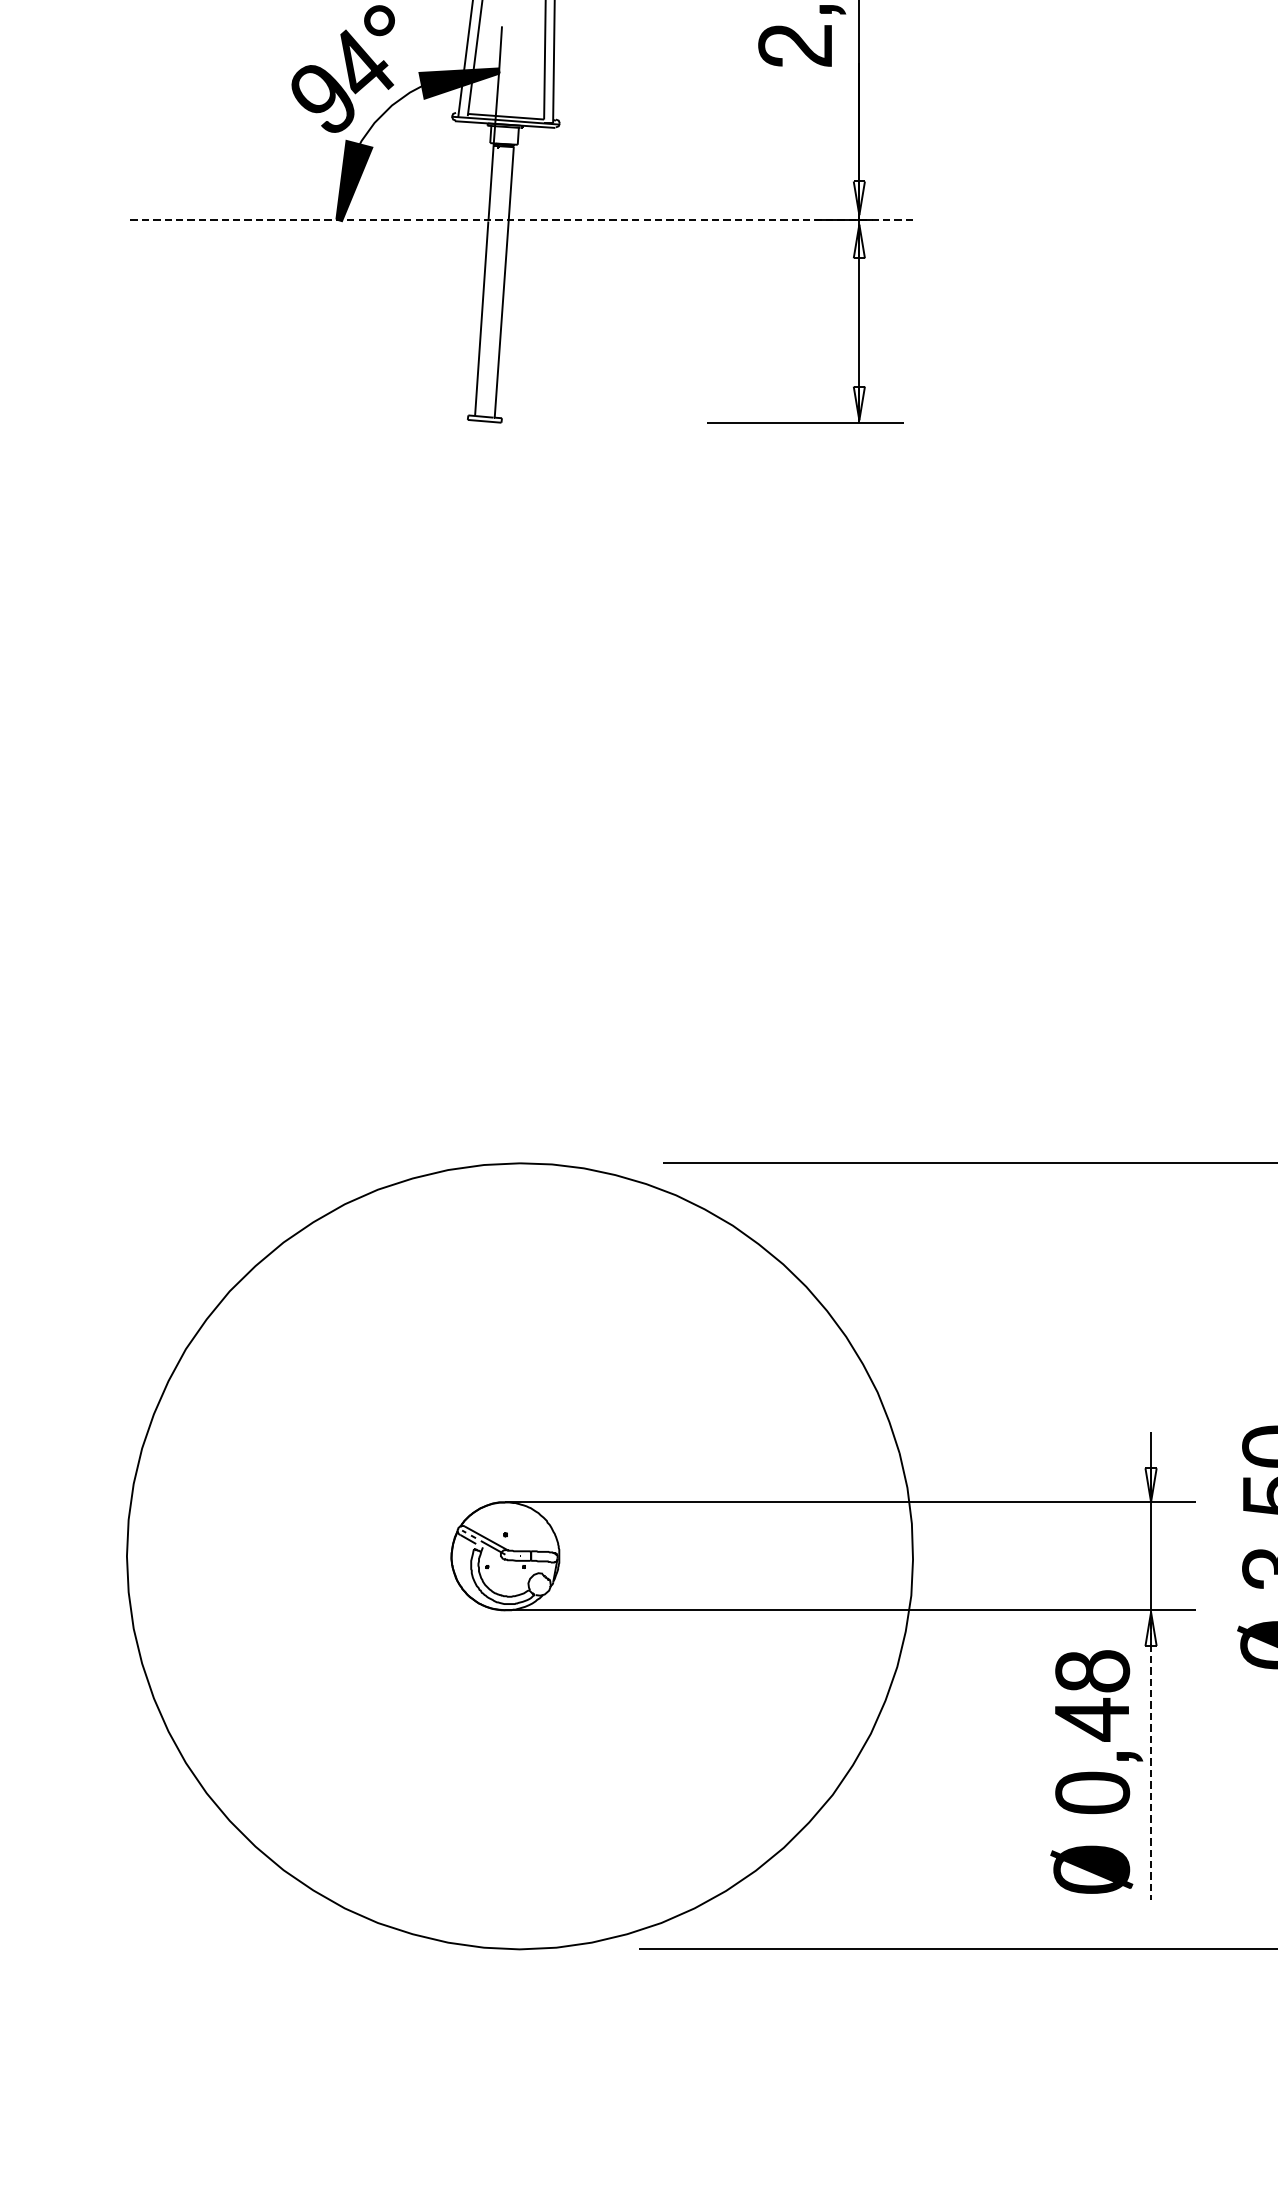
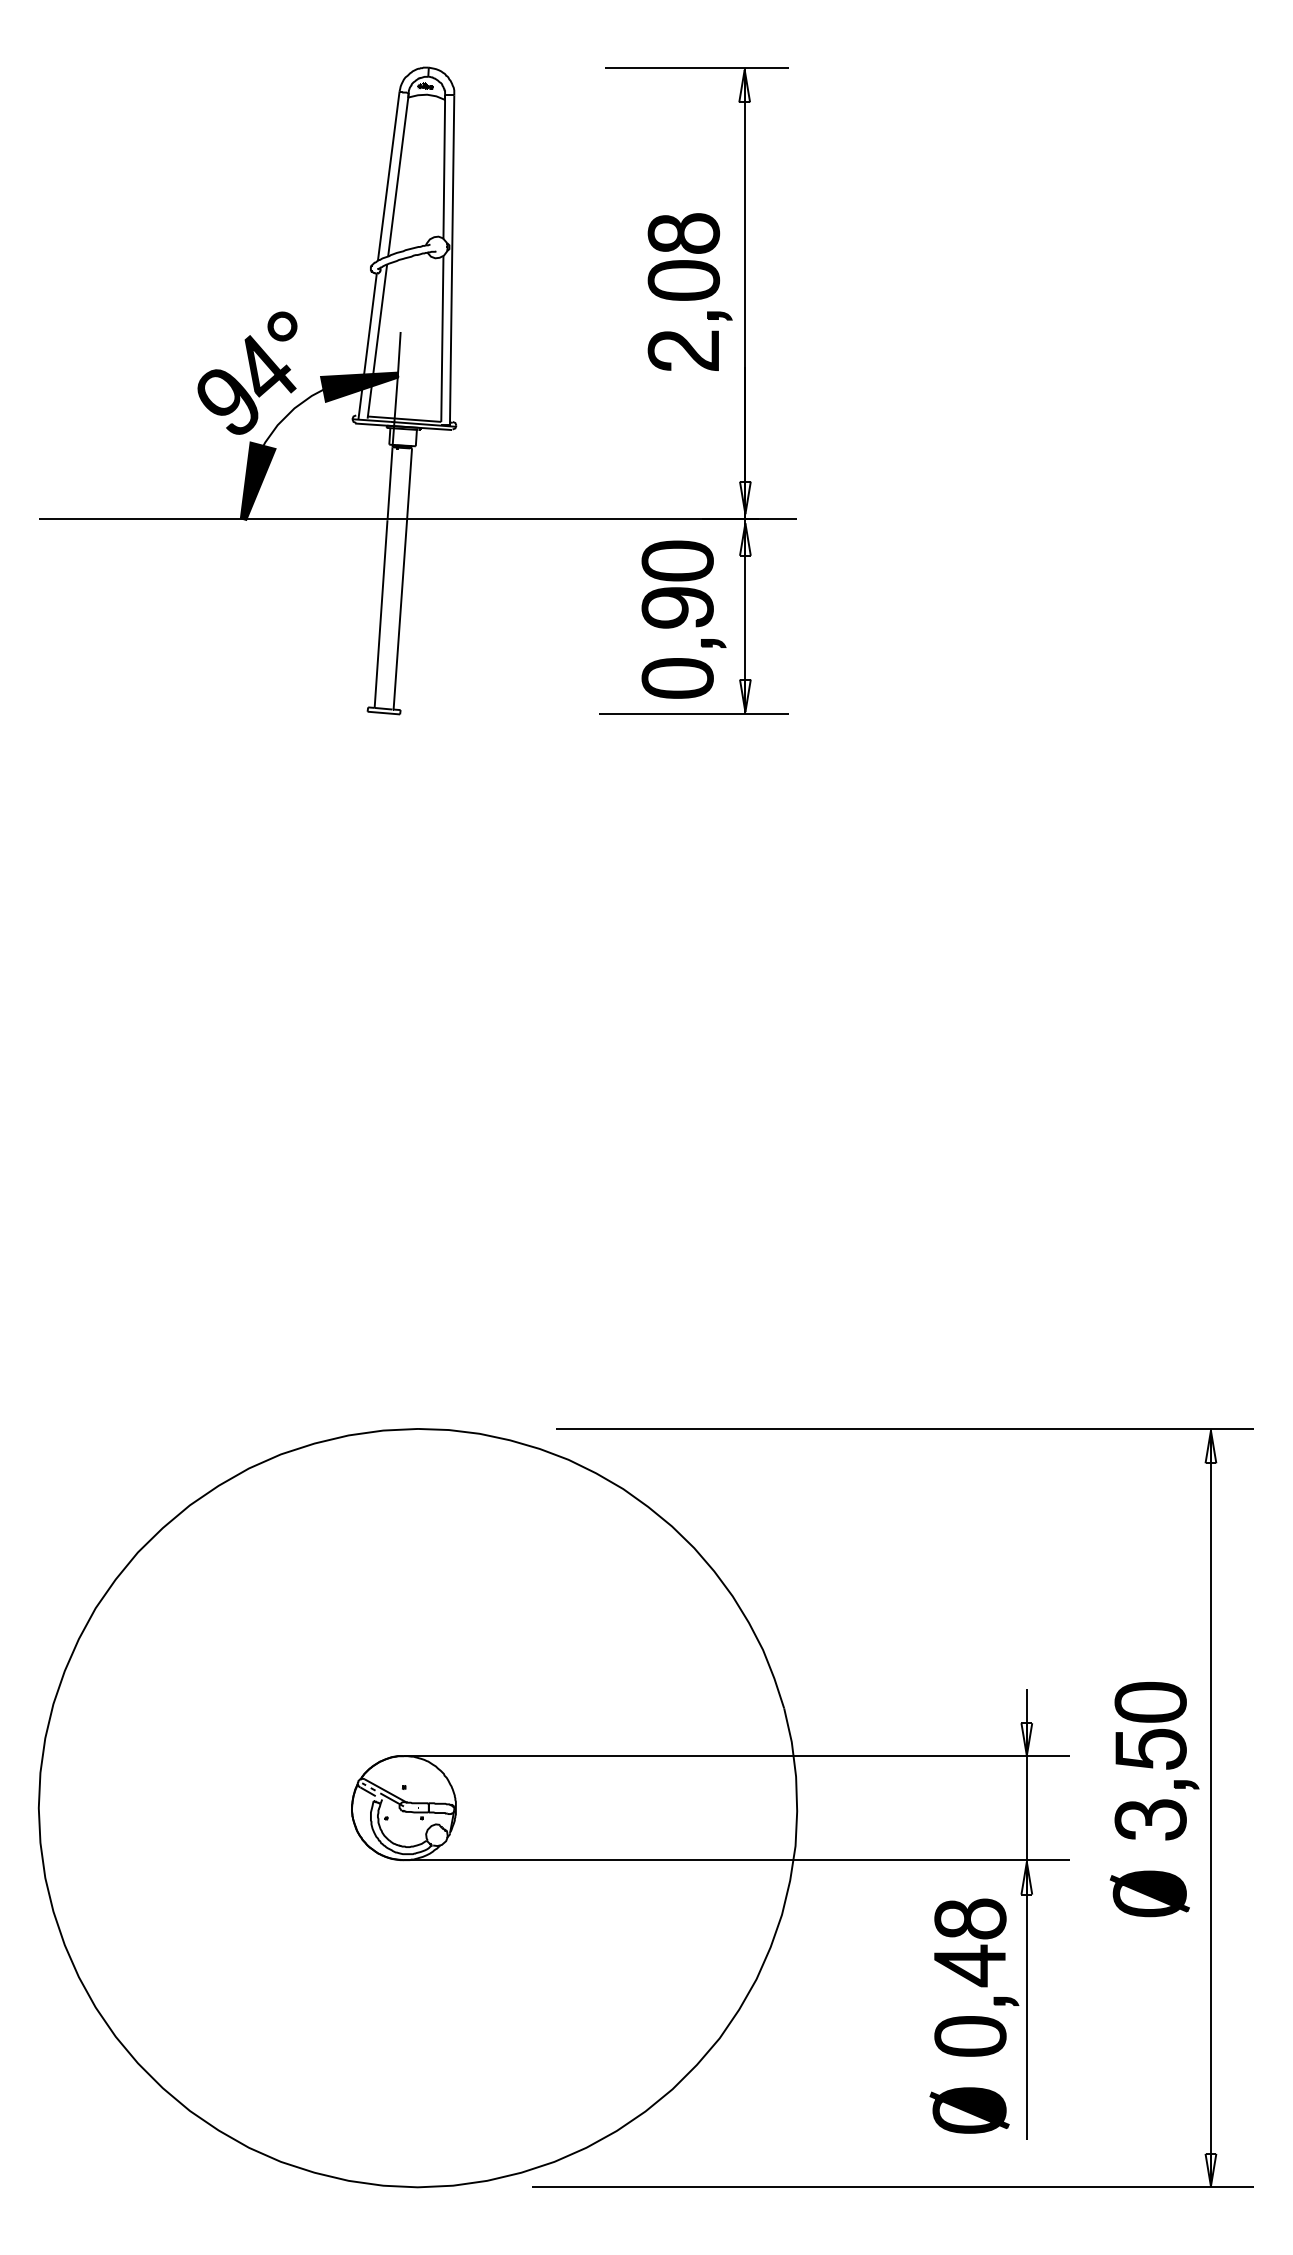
line: (519, 219) -> (417, 518), dashed -> solid
part: (795, 324) -> (683, 619), added
line: (1150, 1754) -> (1026, 1999), dashed -> solid

